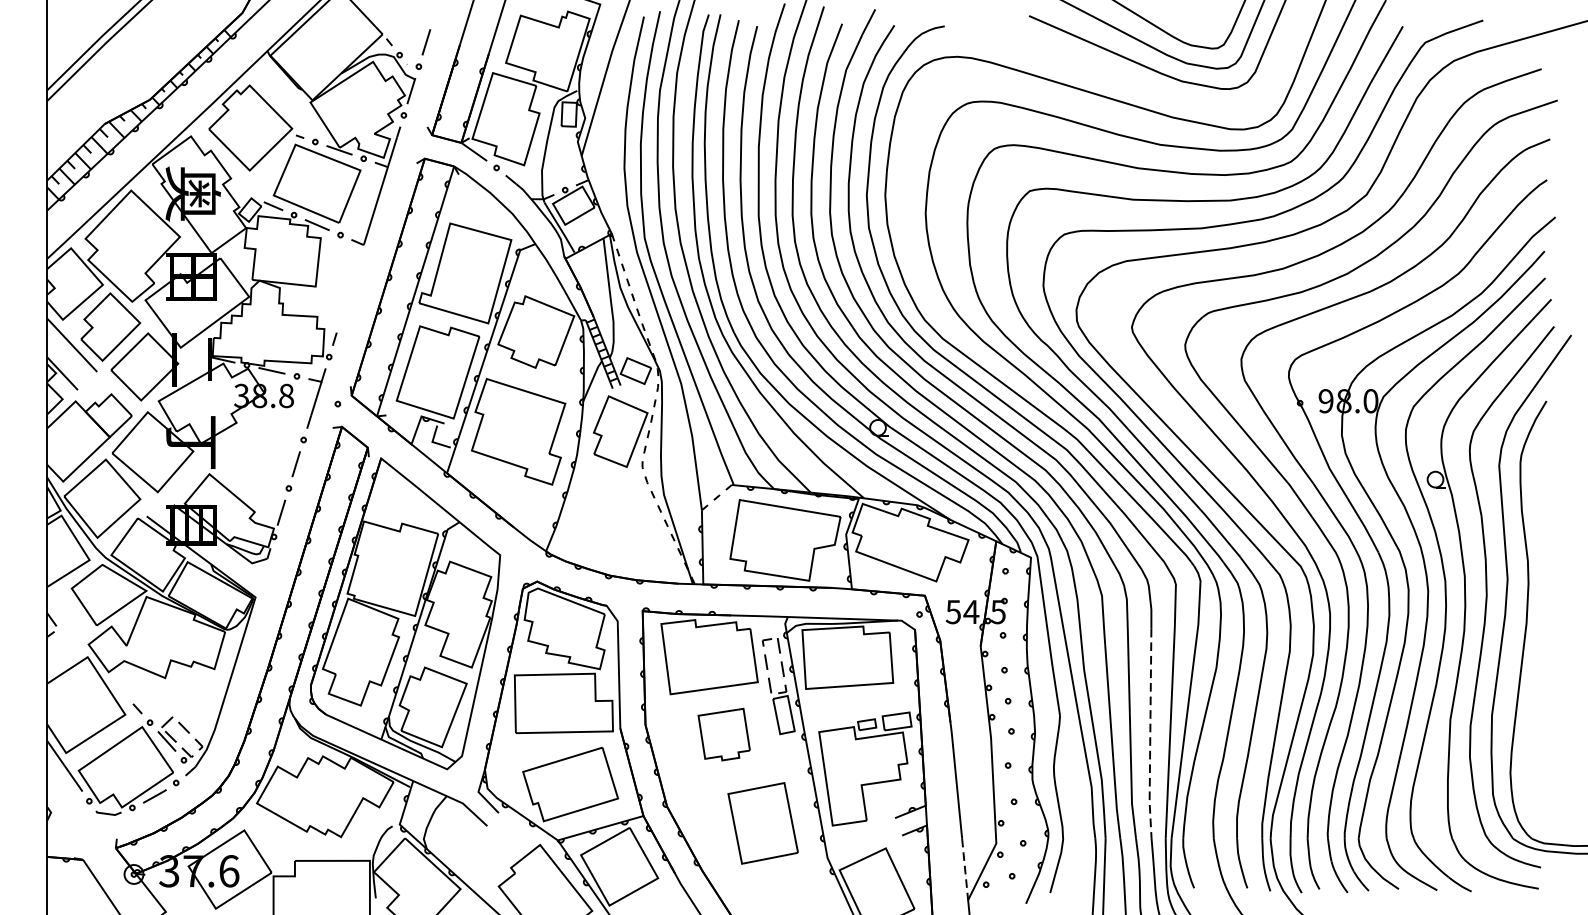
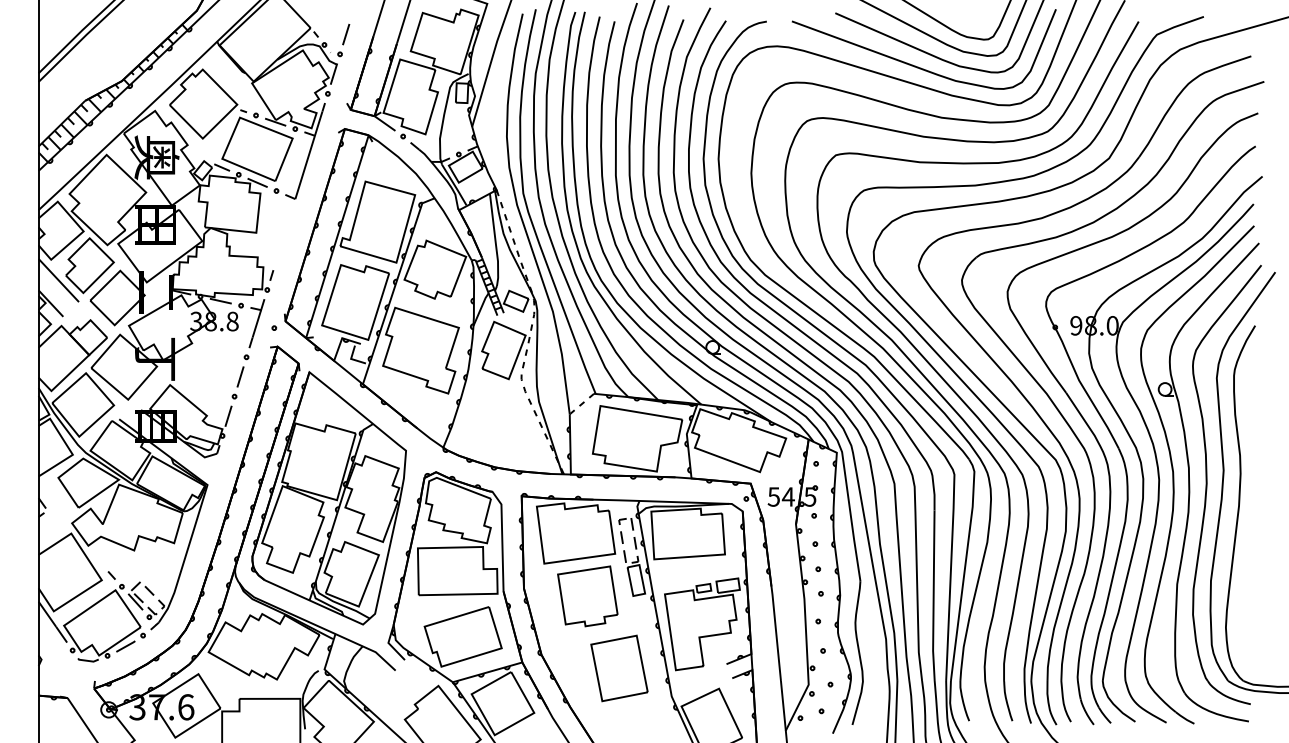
curve: (1131, 81) -> (918, 66), added
part: (723, 734) -> (587, 596), size x1.43
line: (1150, 734) -> (933, 596), dashed -> solid
line: (965, 870) -> (783, 706), dashed -> solid

